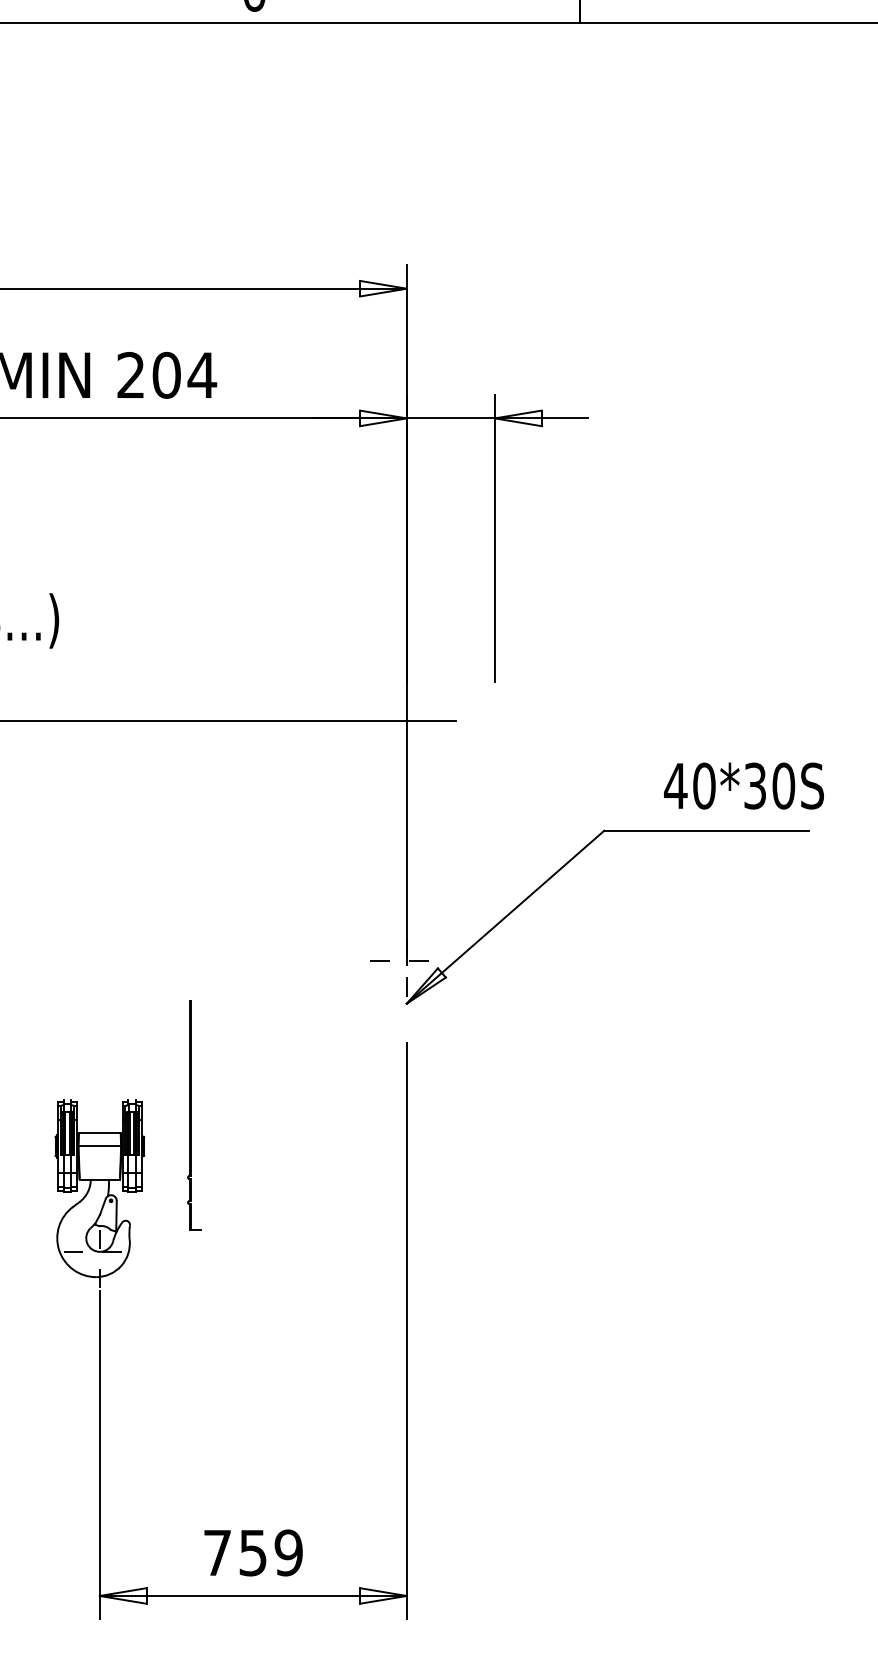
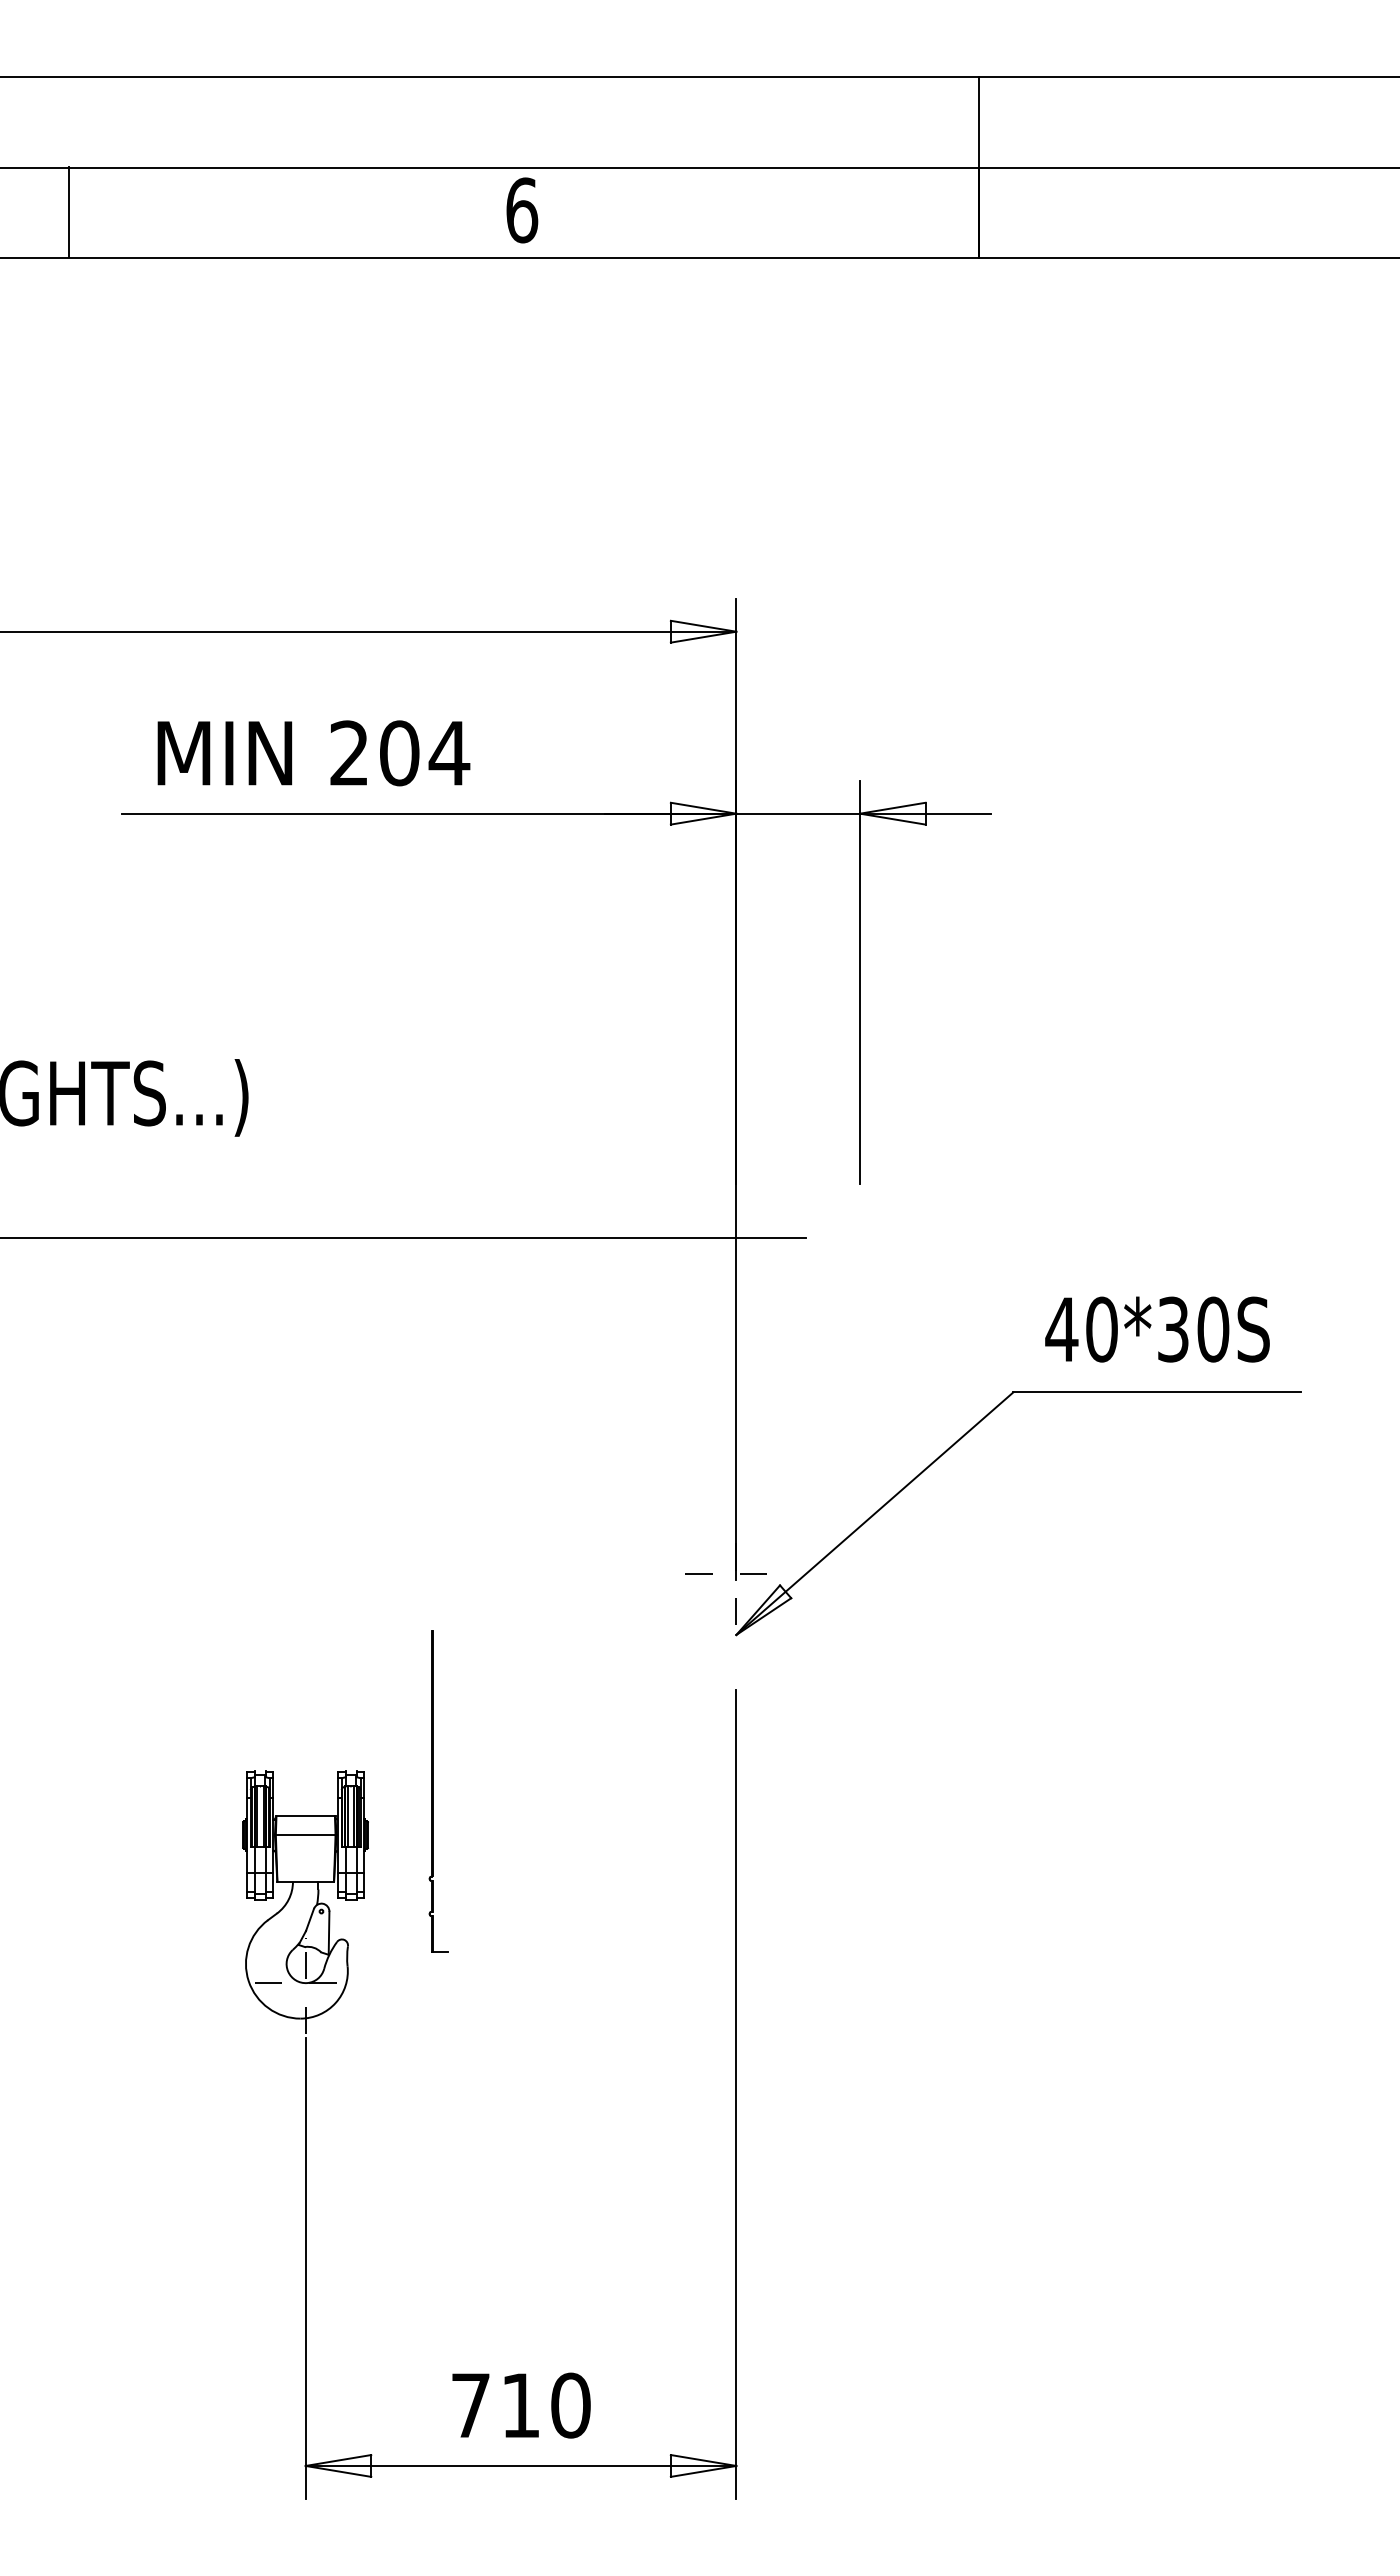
text: (743, 786) -> (1157, 1329), moved
text: (271, 1552) -> (546, 2405), 759 -> 710

